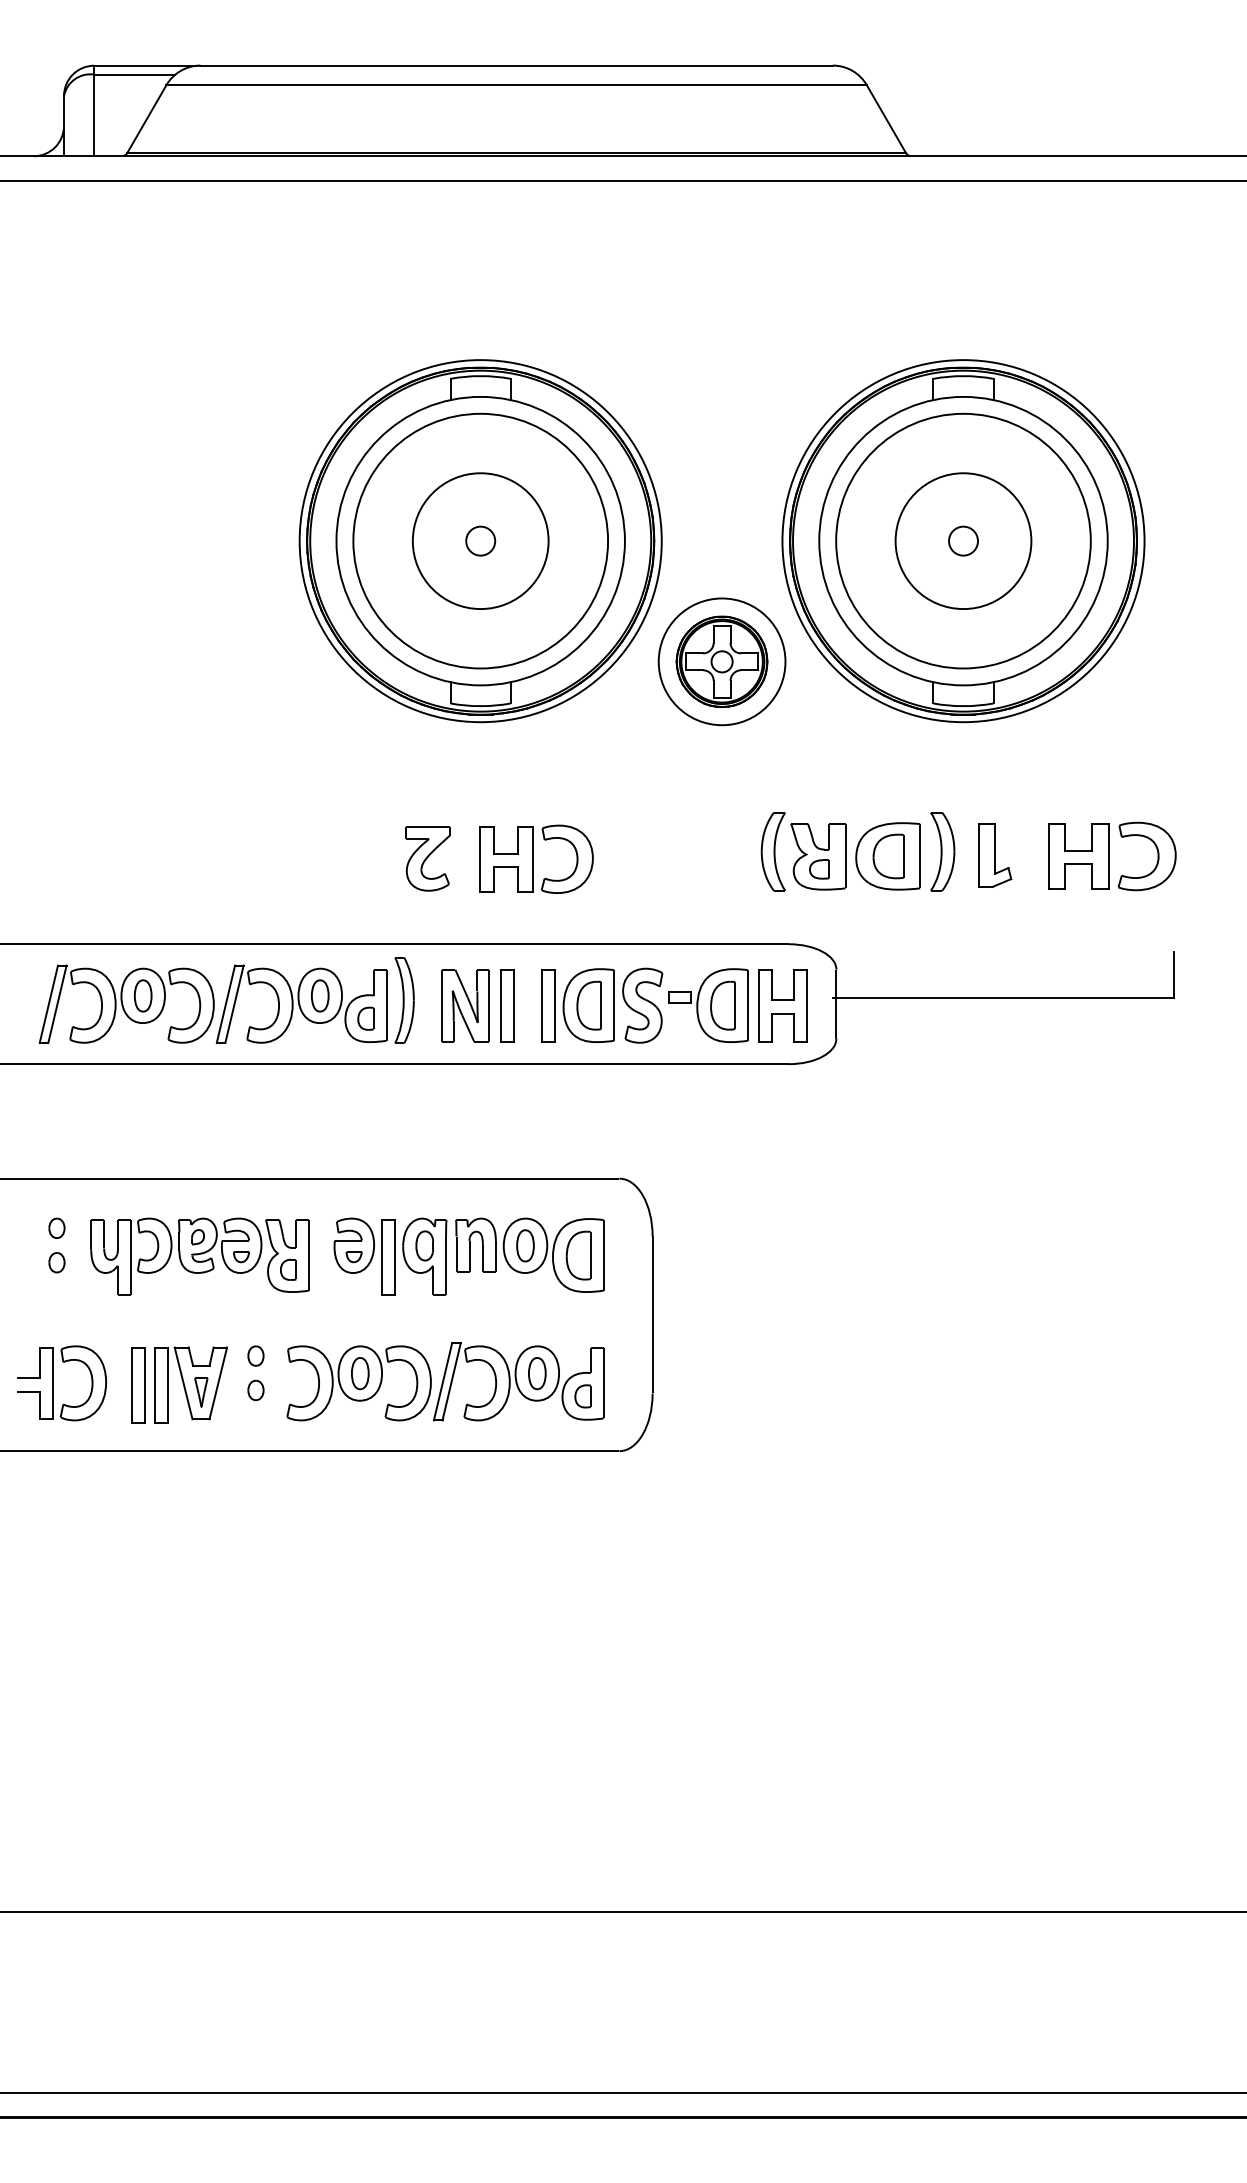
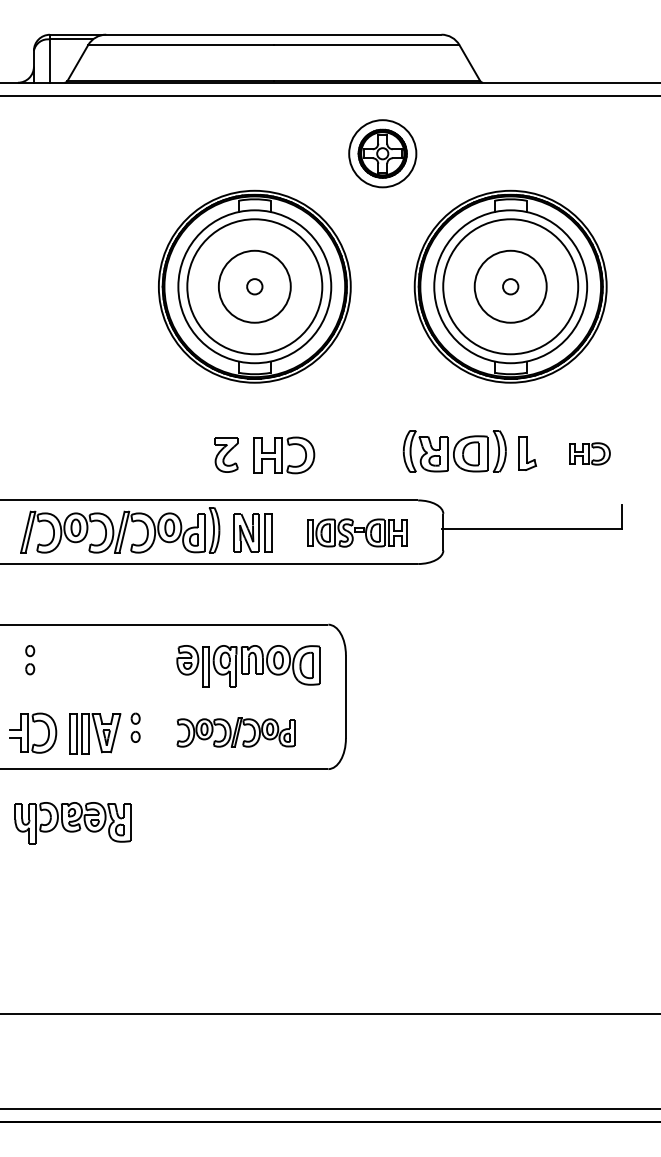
part: (721, 661) -> (382, 153), moved
part: (1112, 855) -> (589, 453), size x0.6
part: (674, 1004) -> (357, 532), size x0.7
part: (199, 1257) -> (72, 823), moved
part: (444, 1382) -> (235, 732), size x0.7

